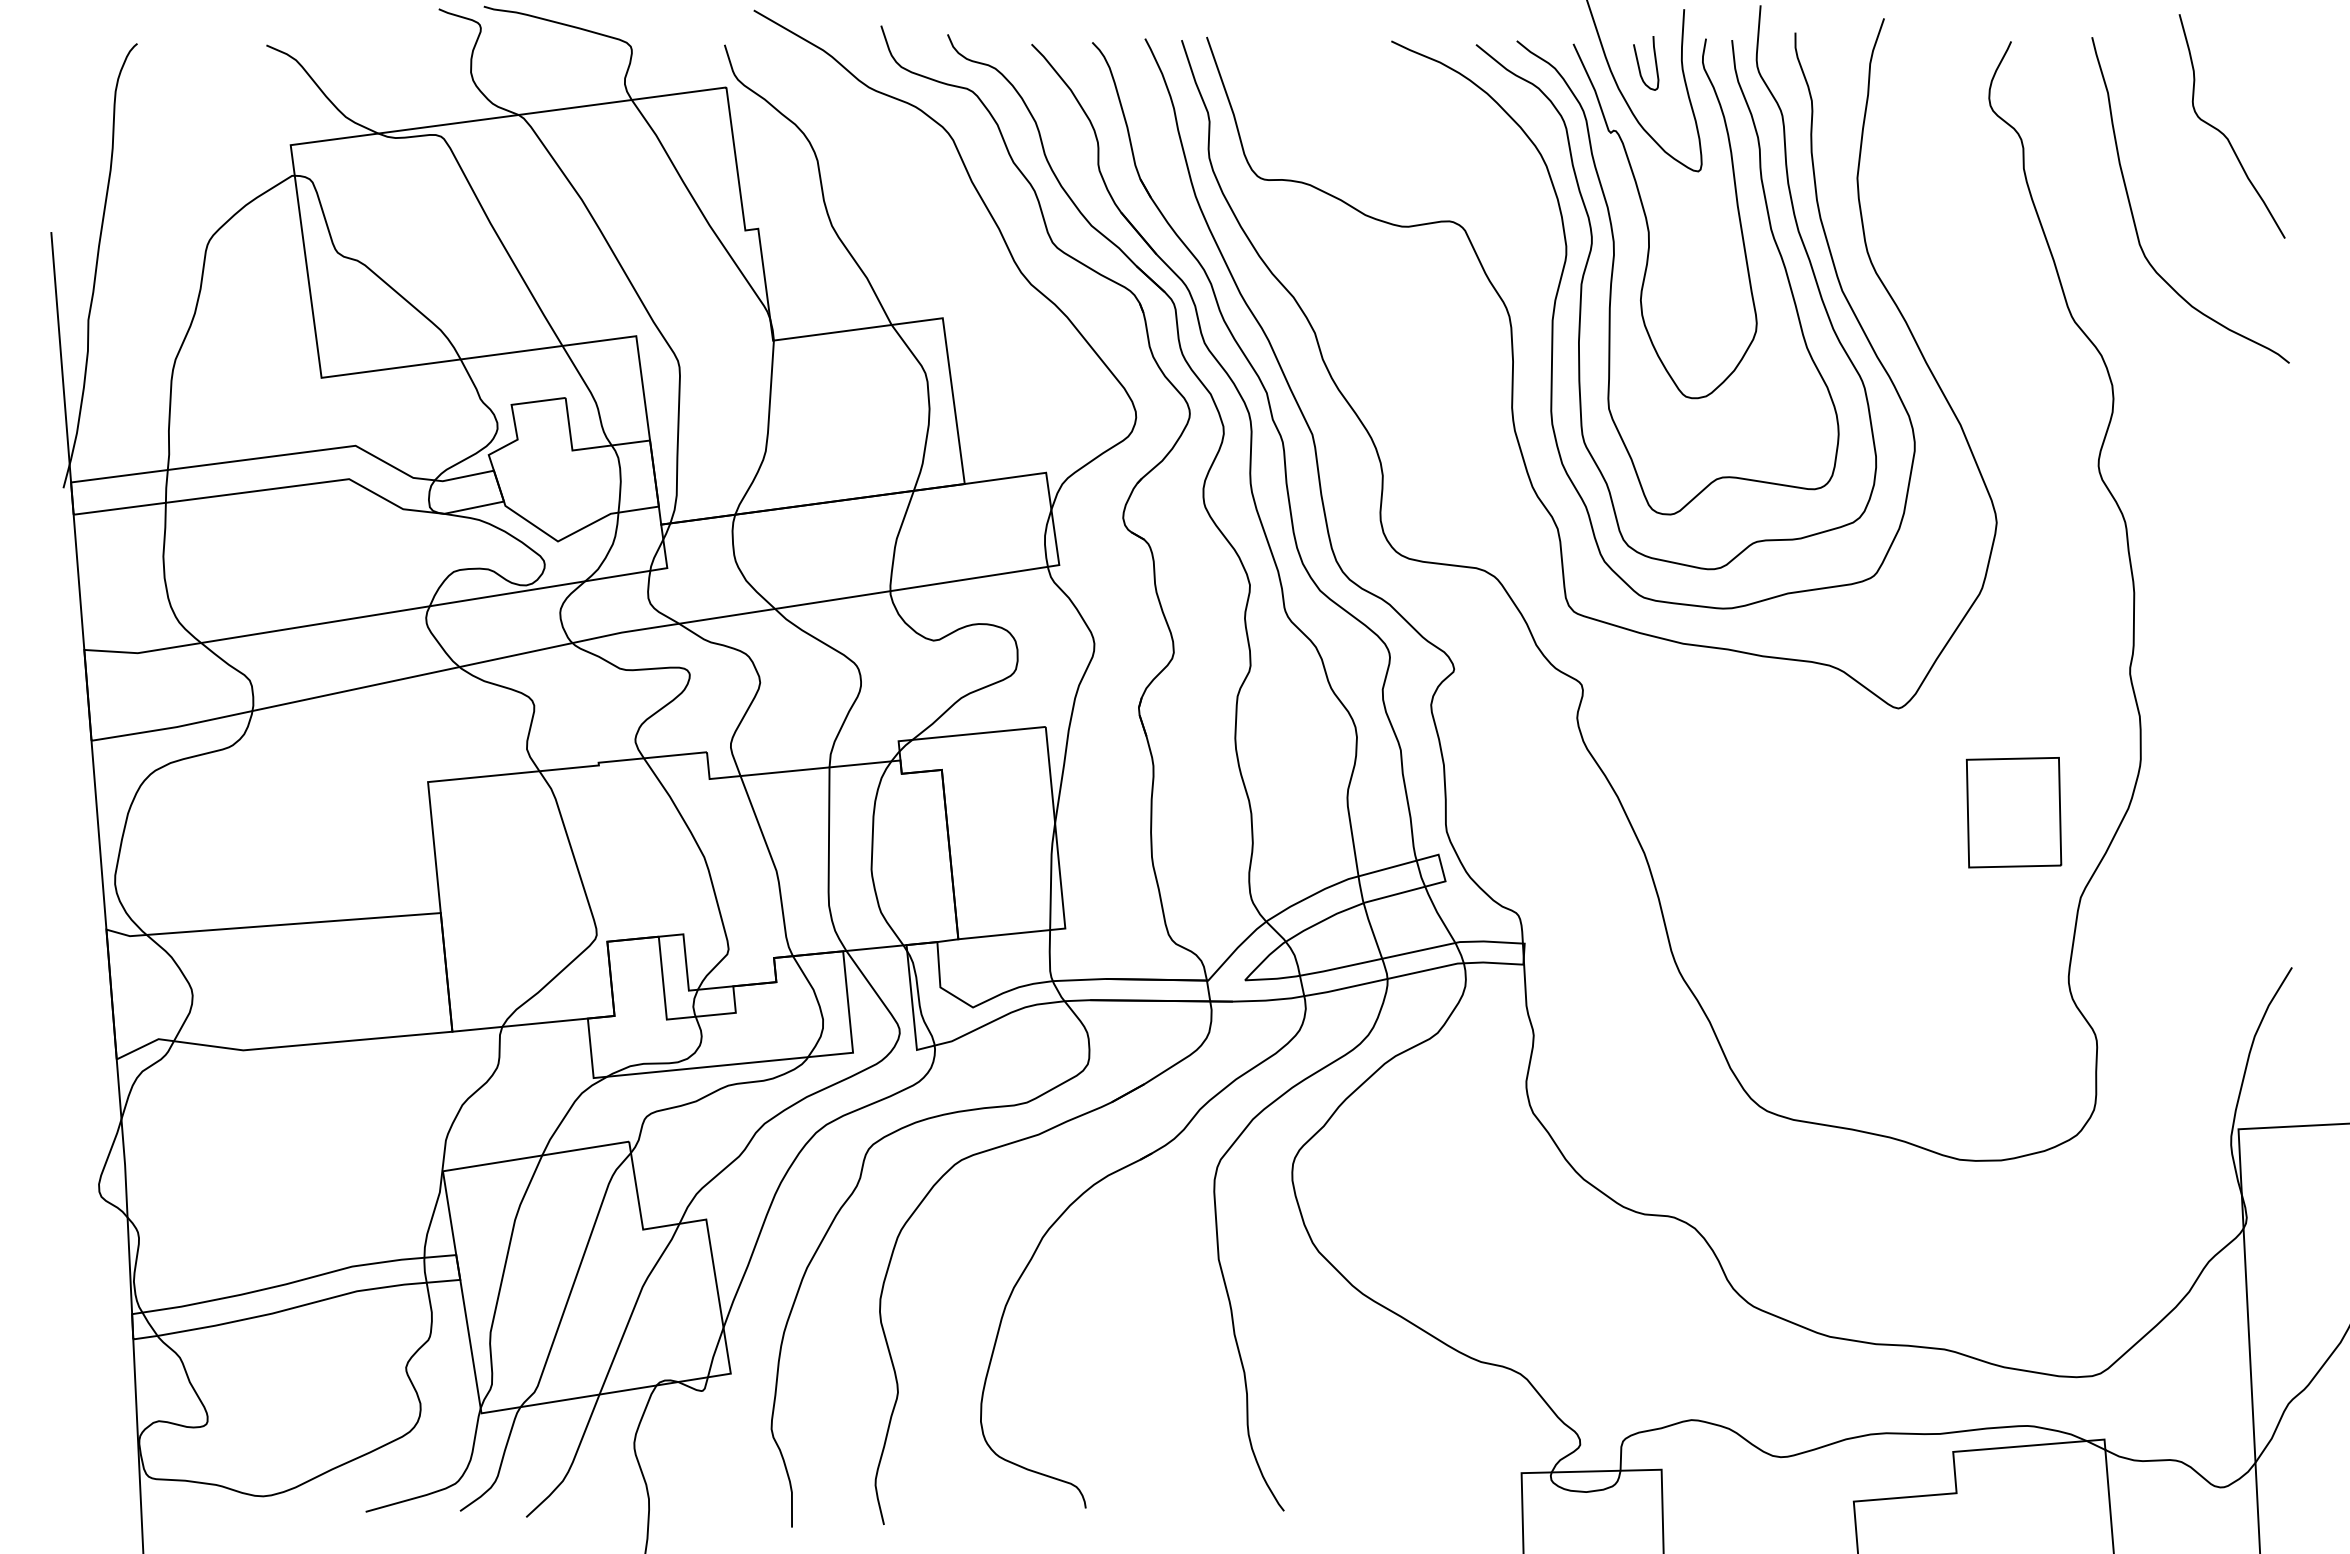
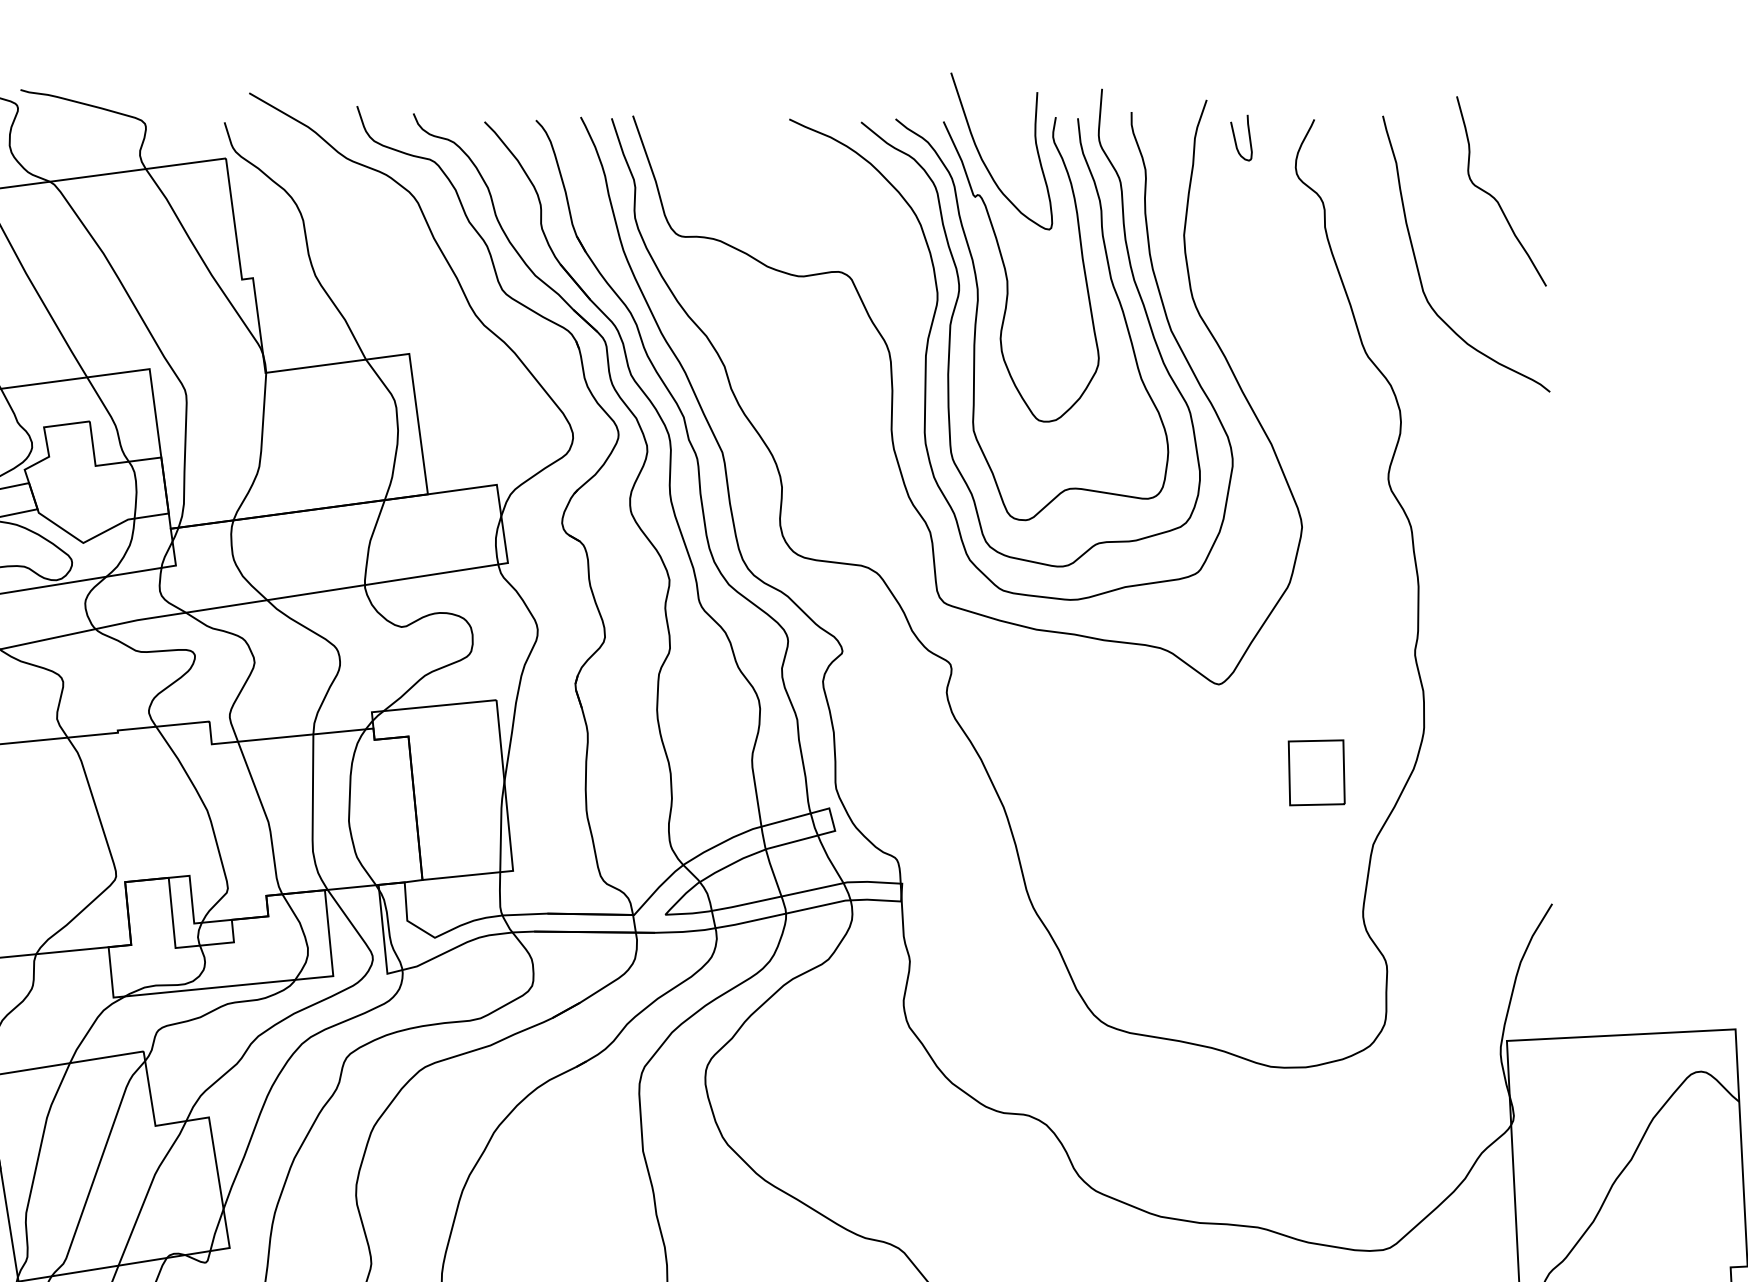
curve: (1639, 64) -> (1235, 138), moved
part: (2013, 812) -> (1316, 772), size x0.7

